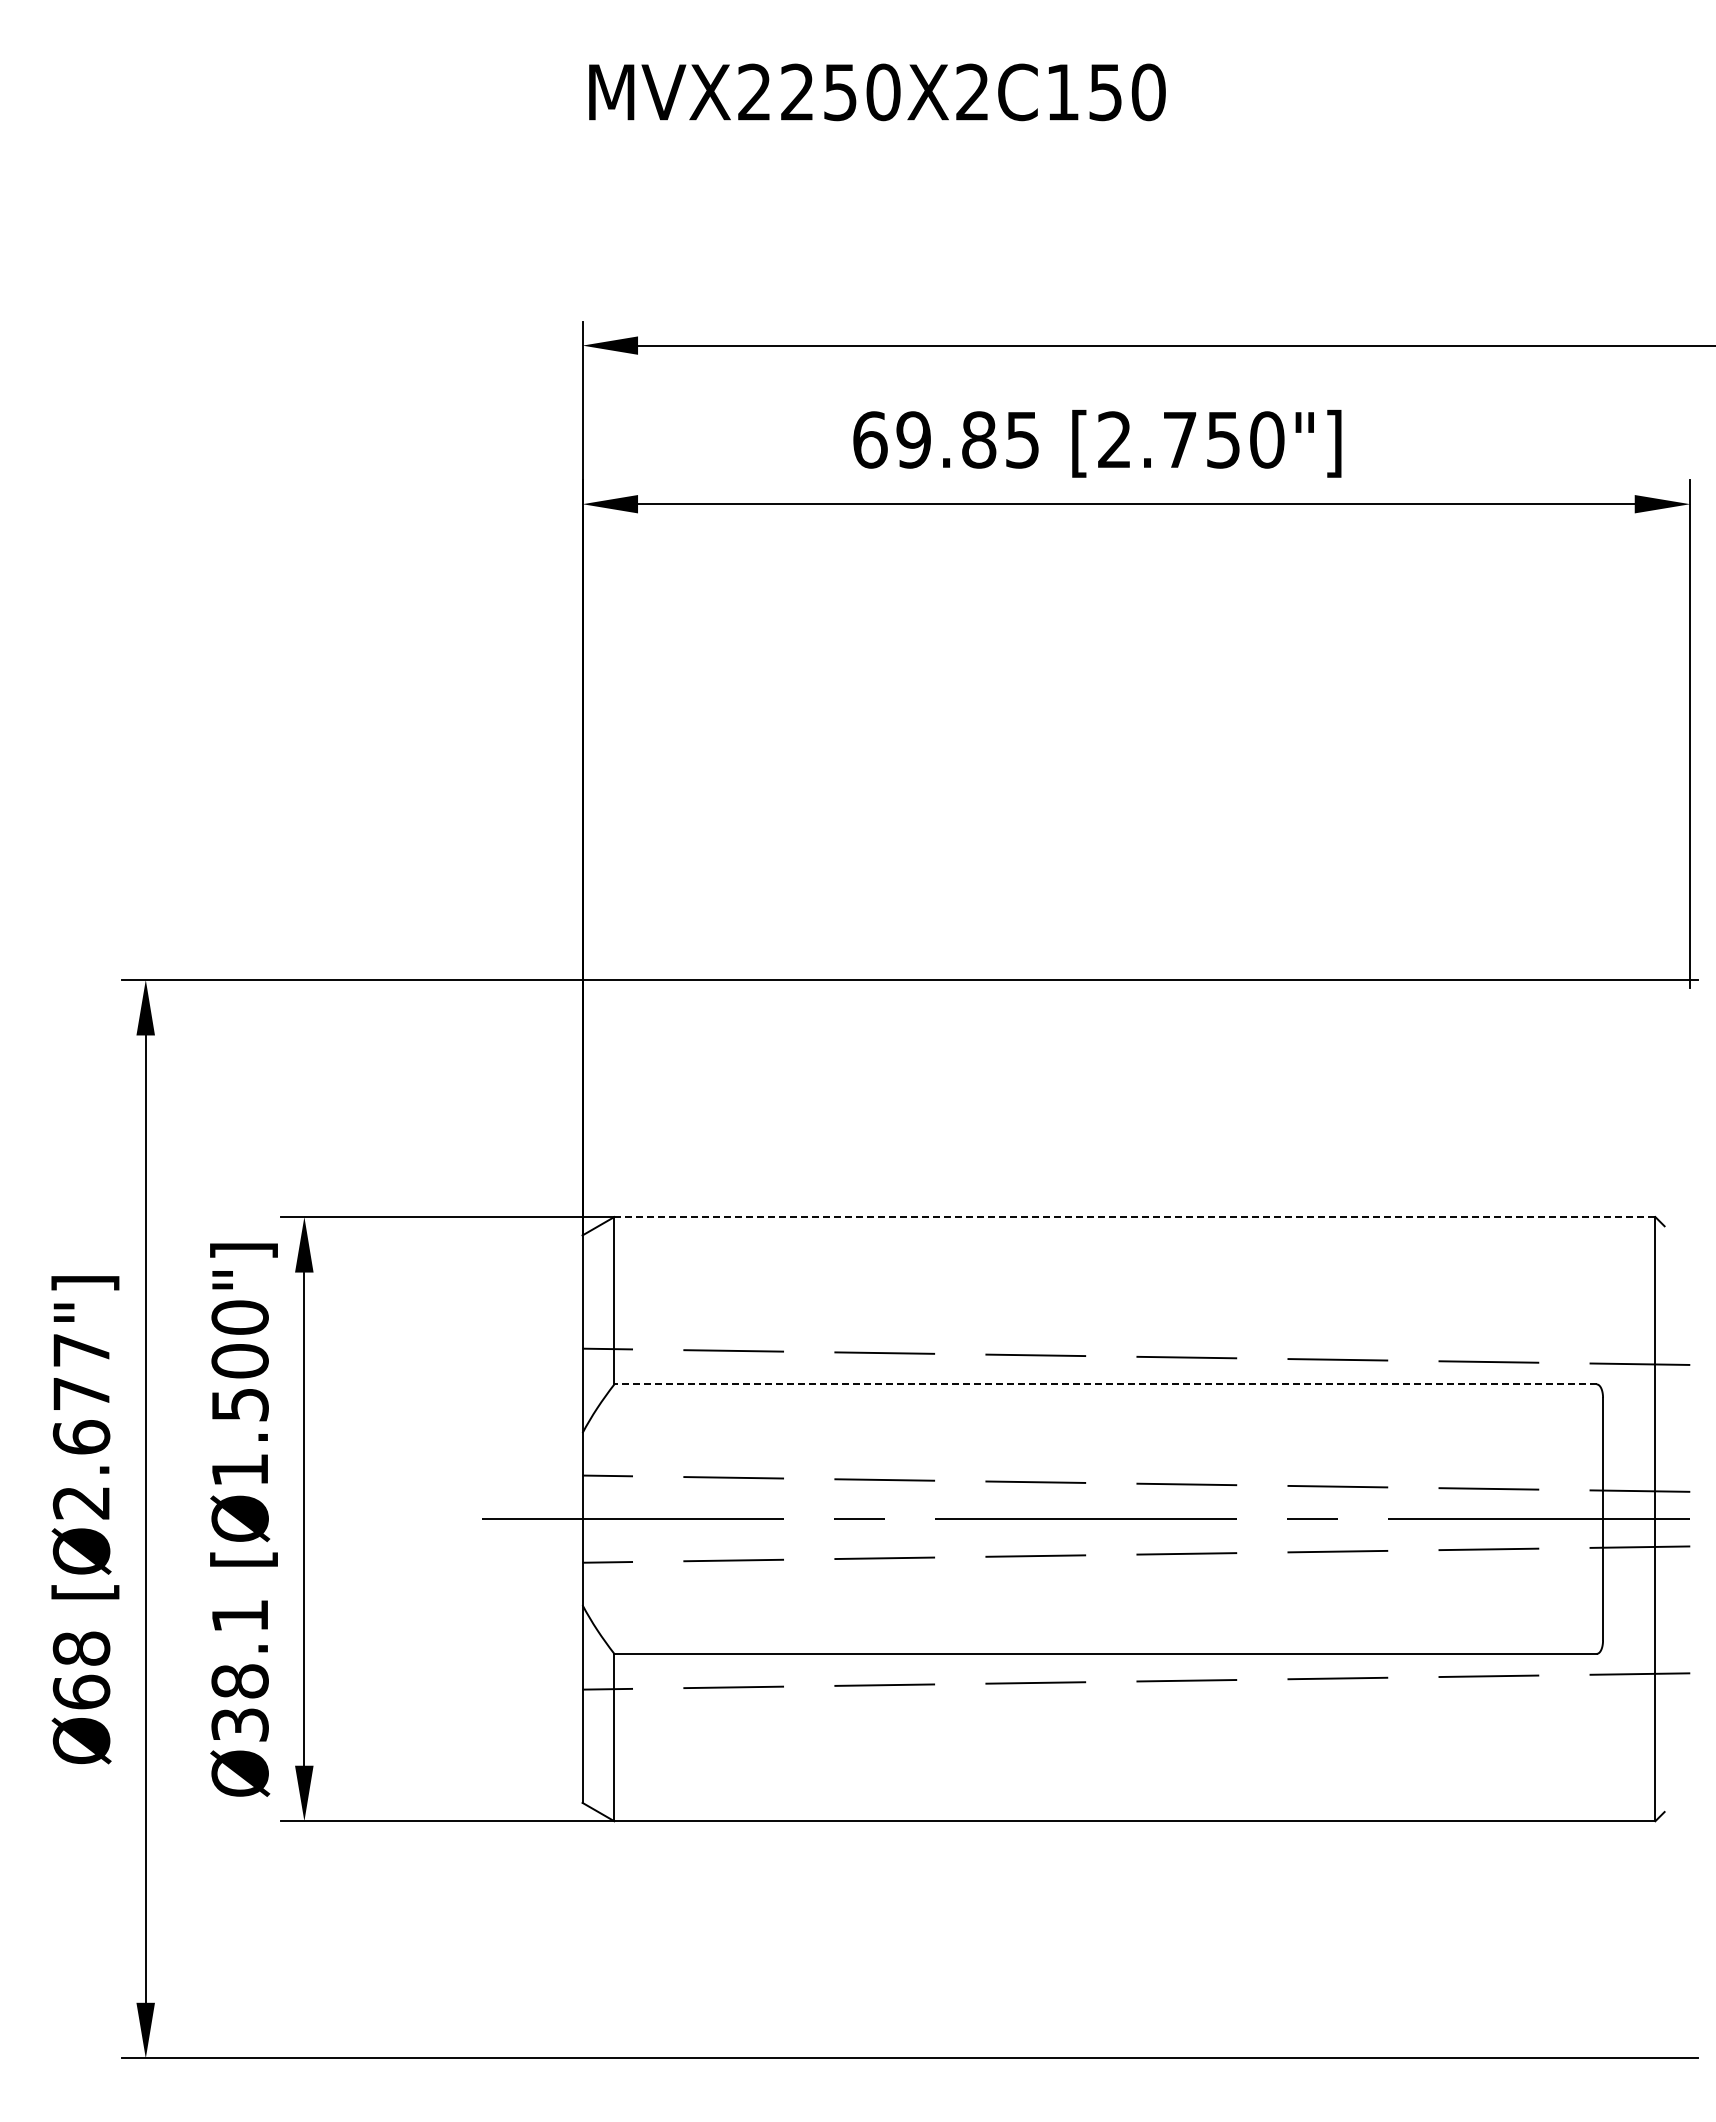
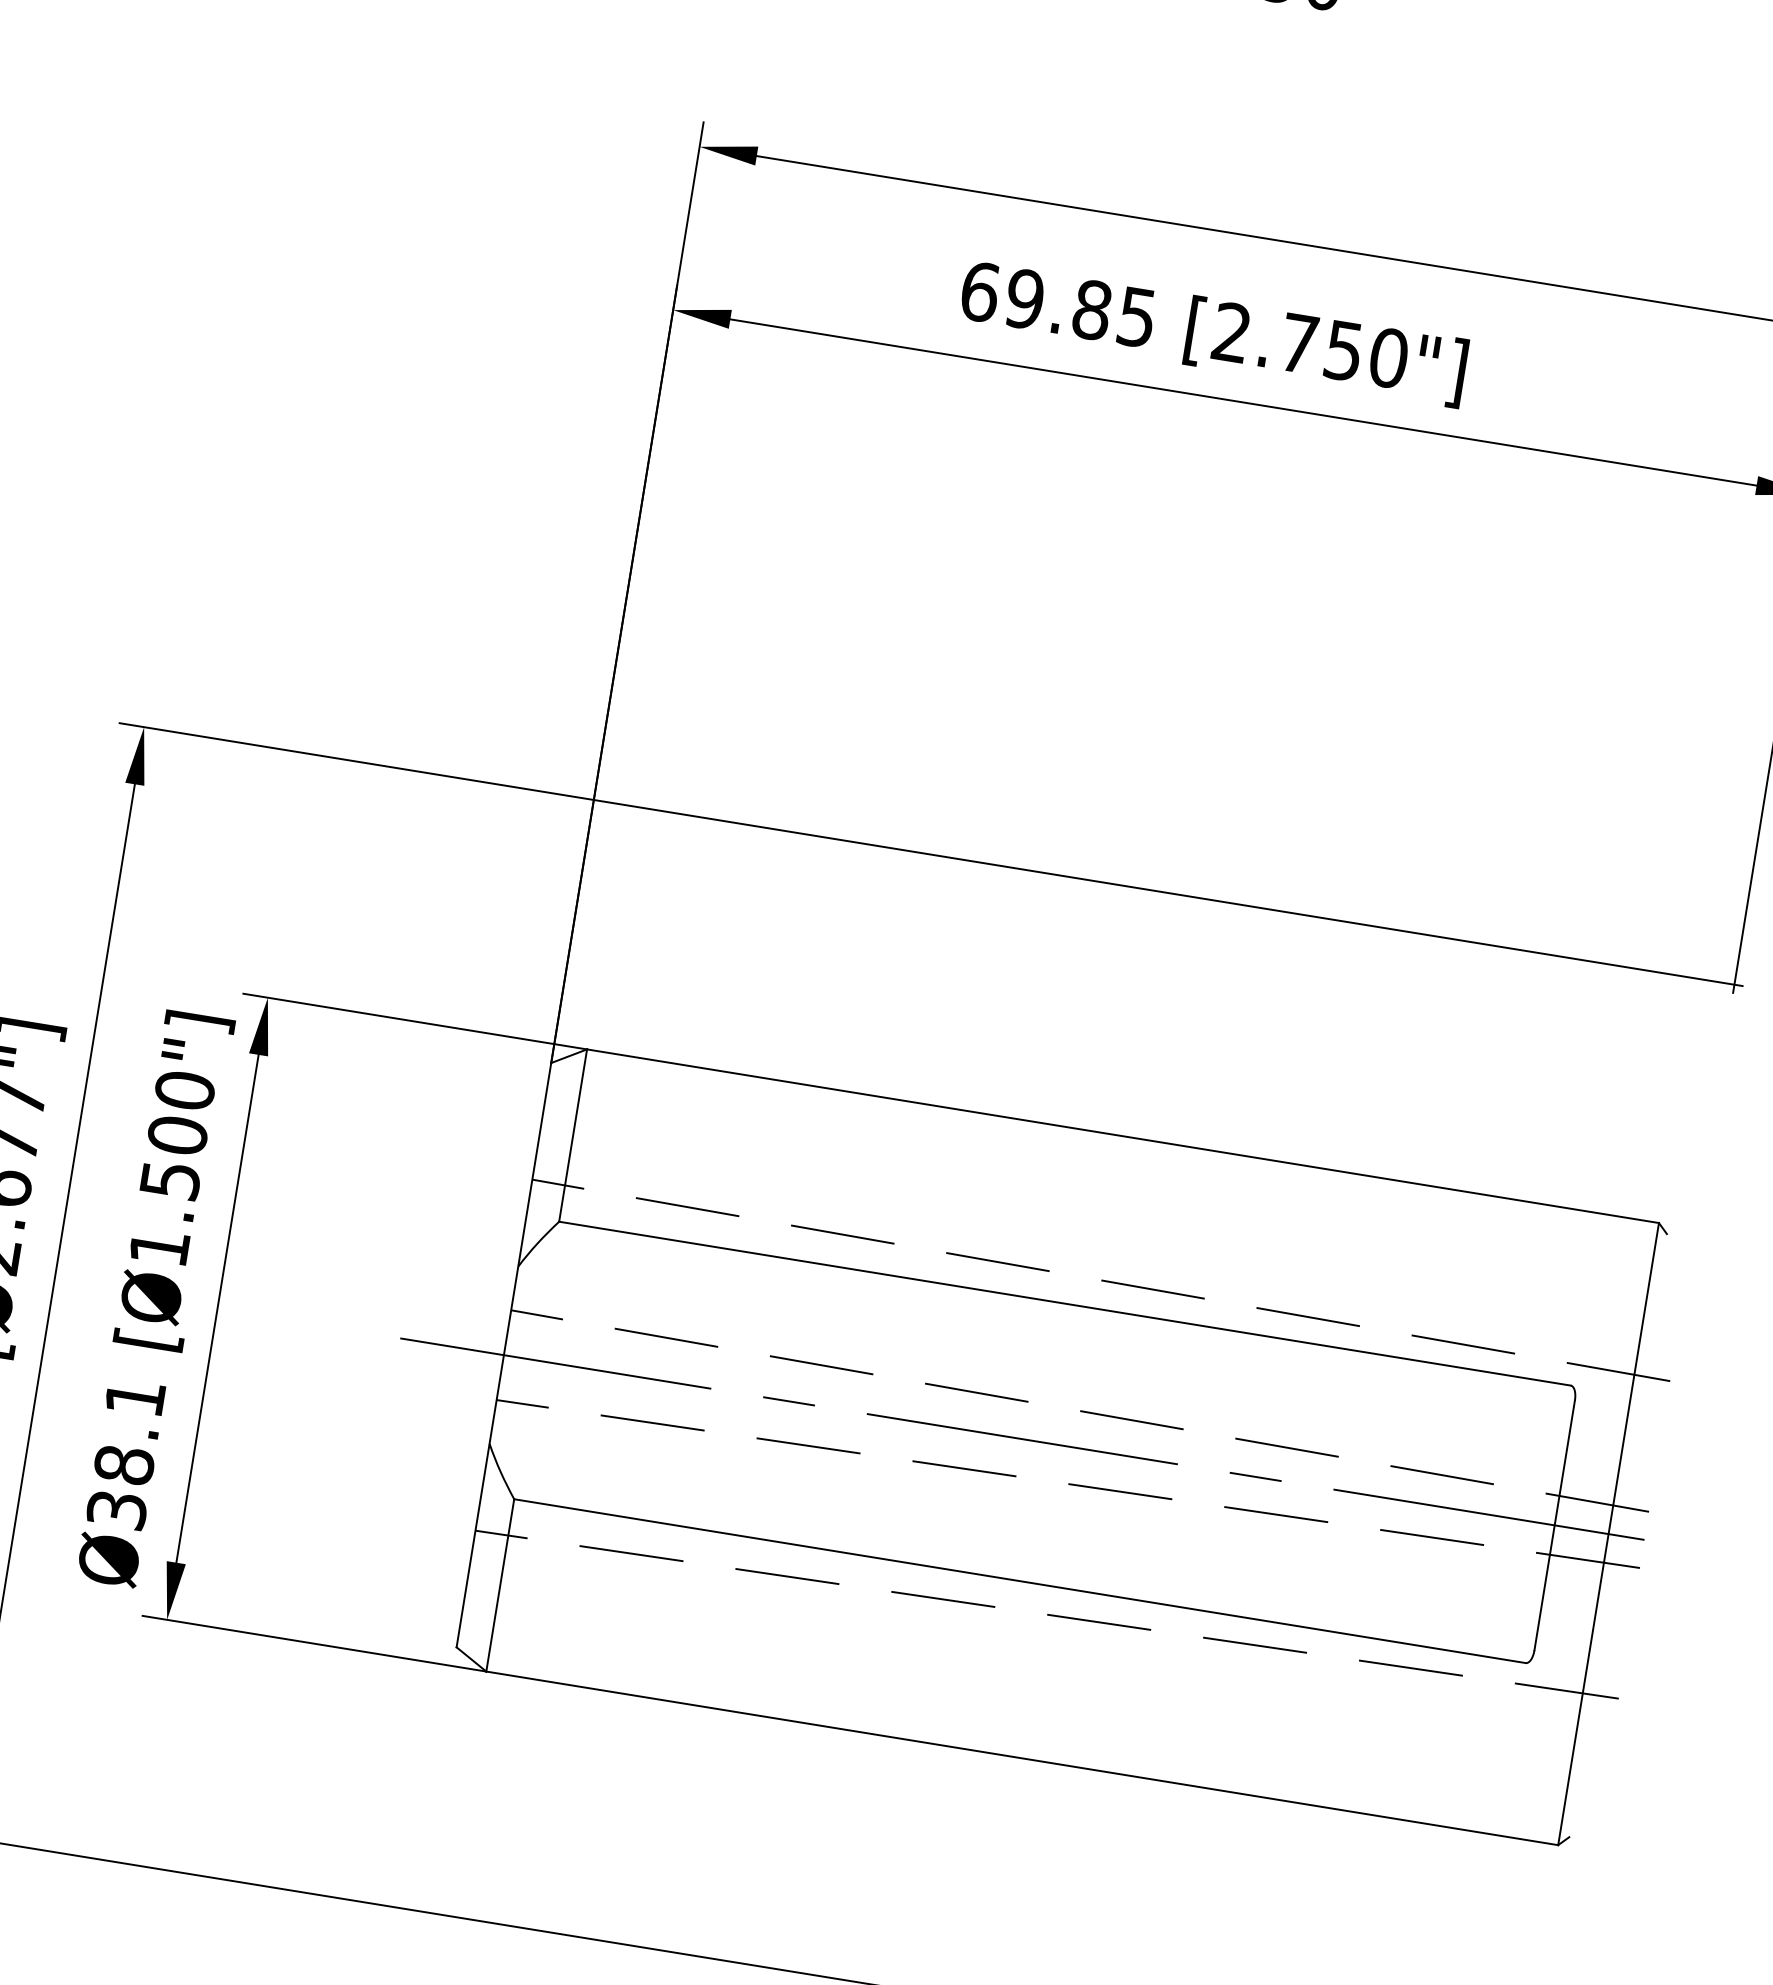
line: (1134, 1217) -> (1122, 1136), dashed -> solid
line: (1105, 1384) -> (1064, 1303), dashed -> solid

